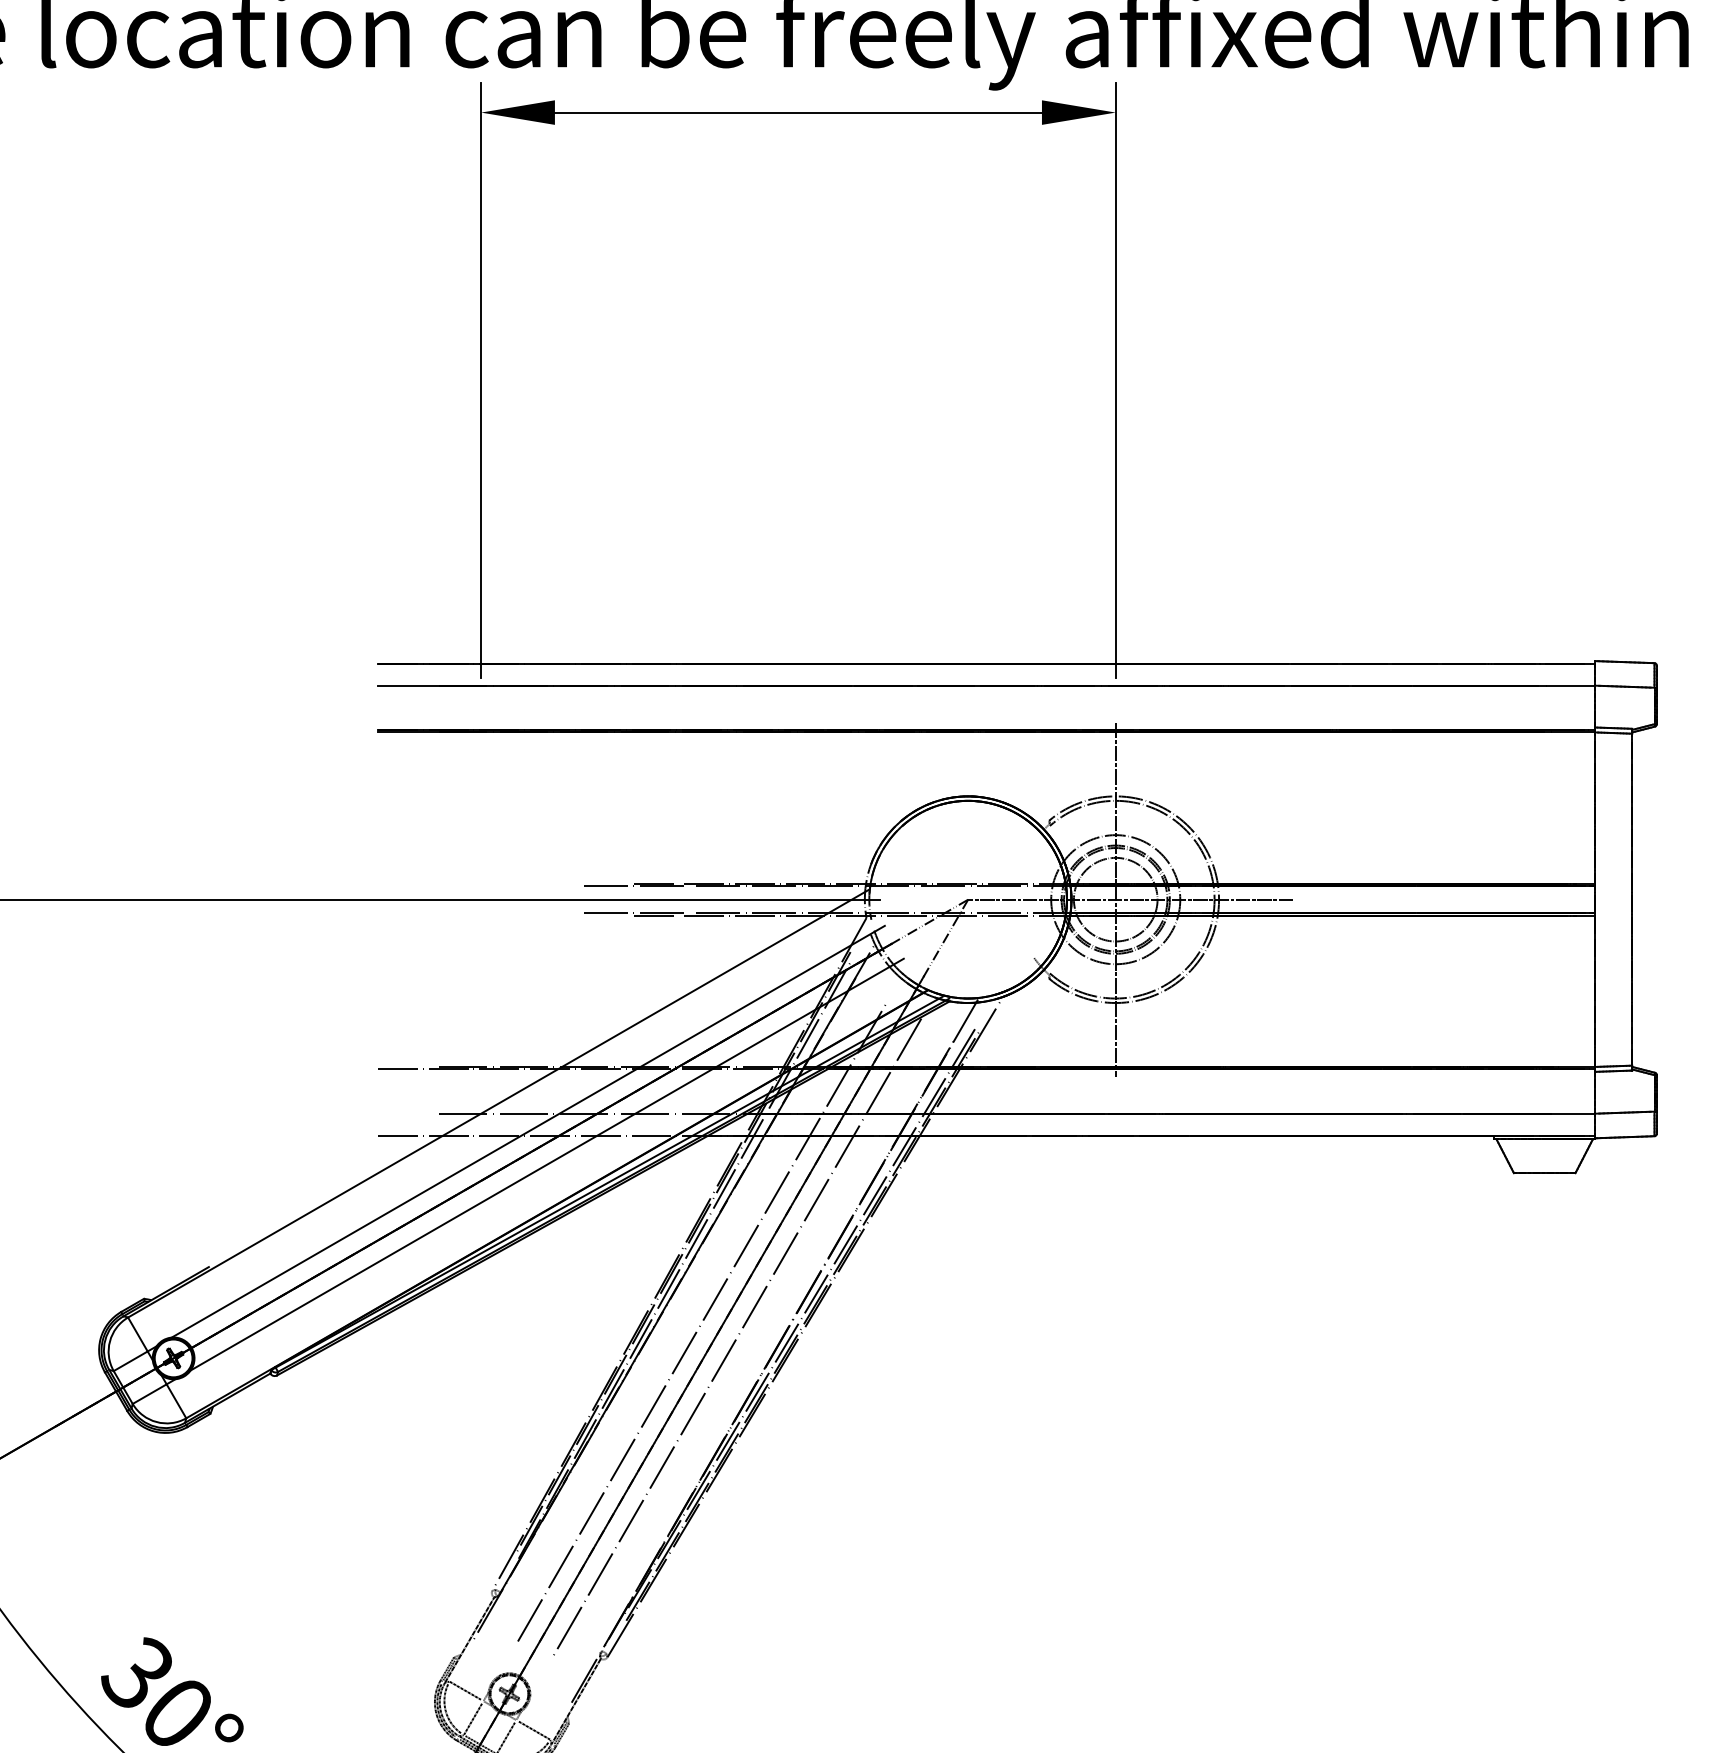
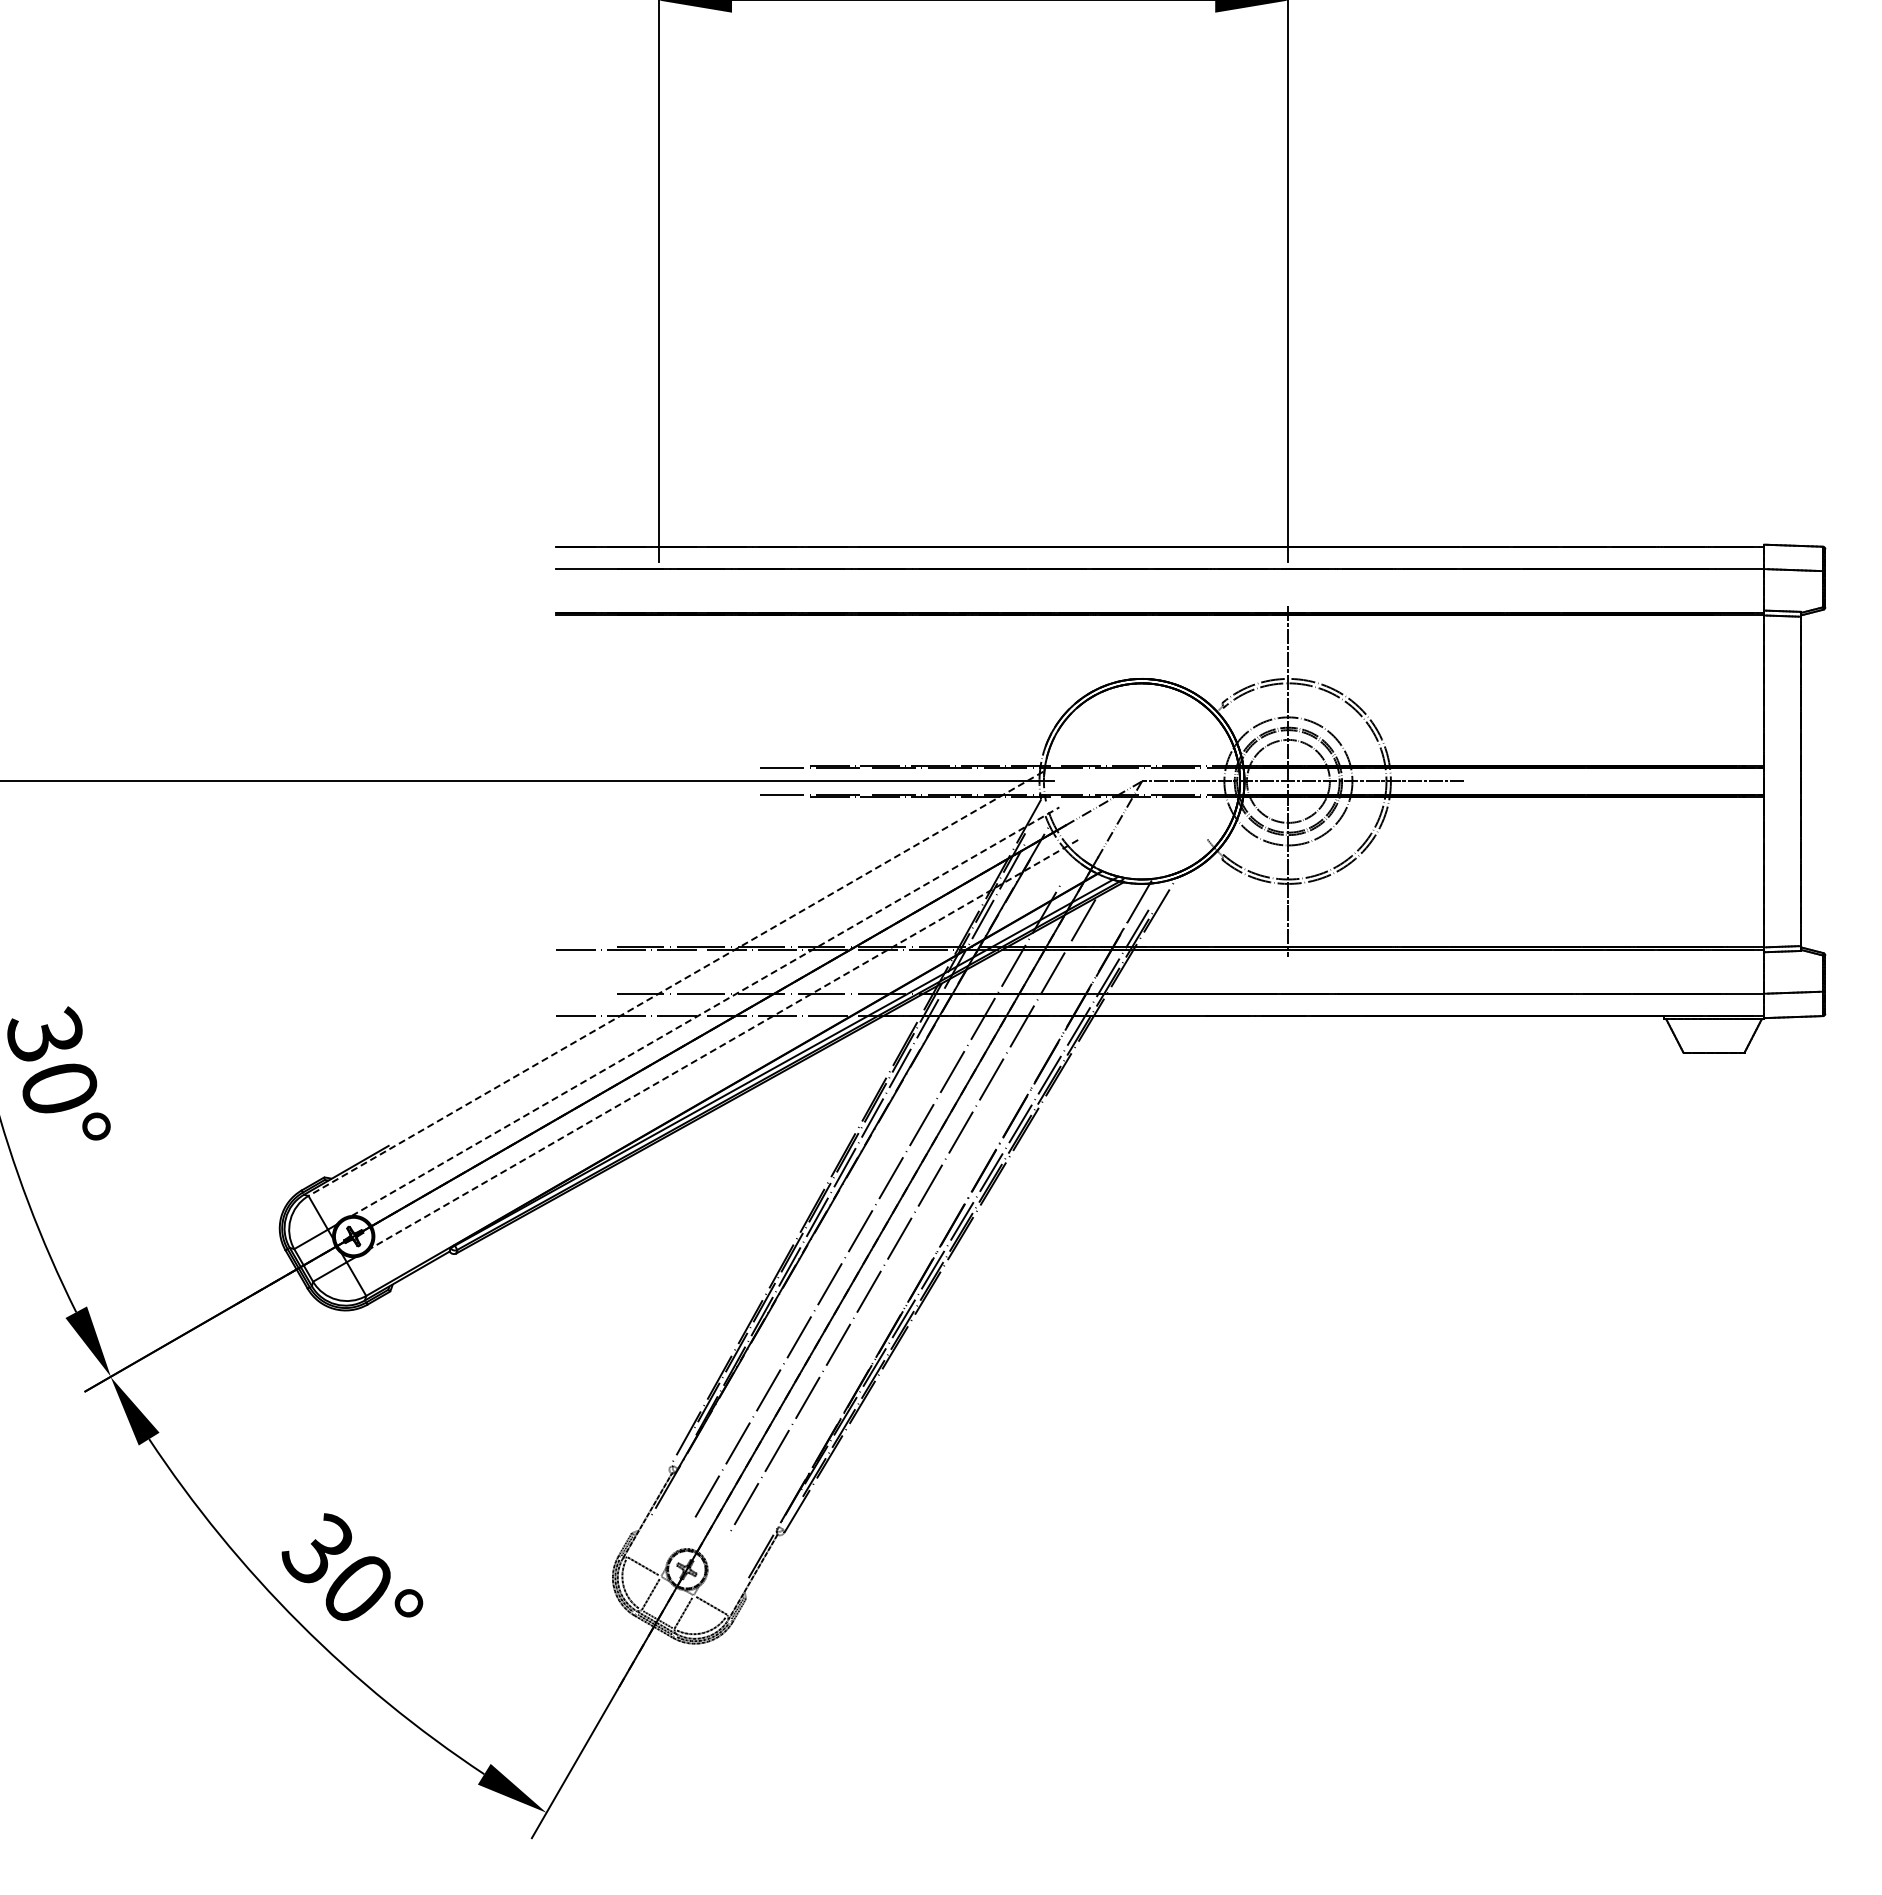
line: (497, 1104) -> (675, 984), solid -> dashed
line: (529, 1131) -> (706, 1011), solid -> dashed
line: (546, 1164) -> (723, 1044), solid -> dashed

